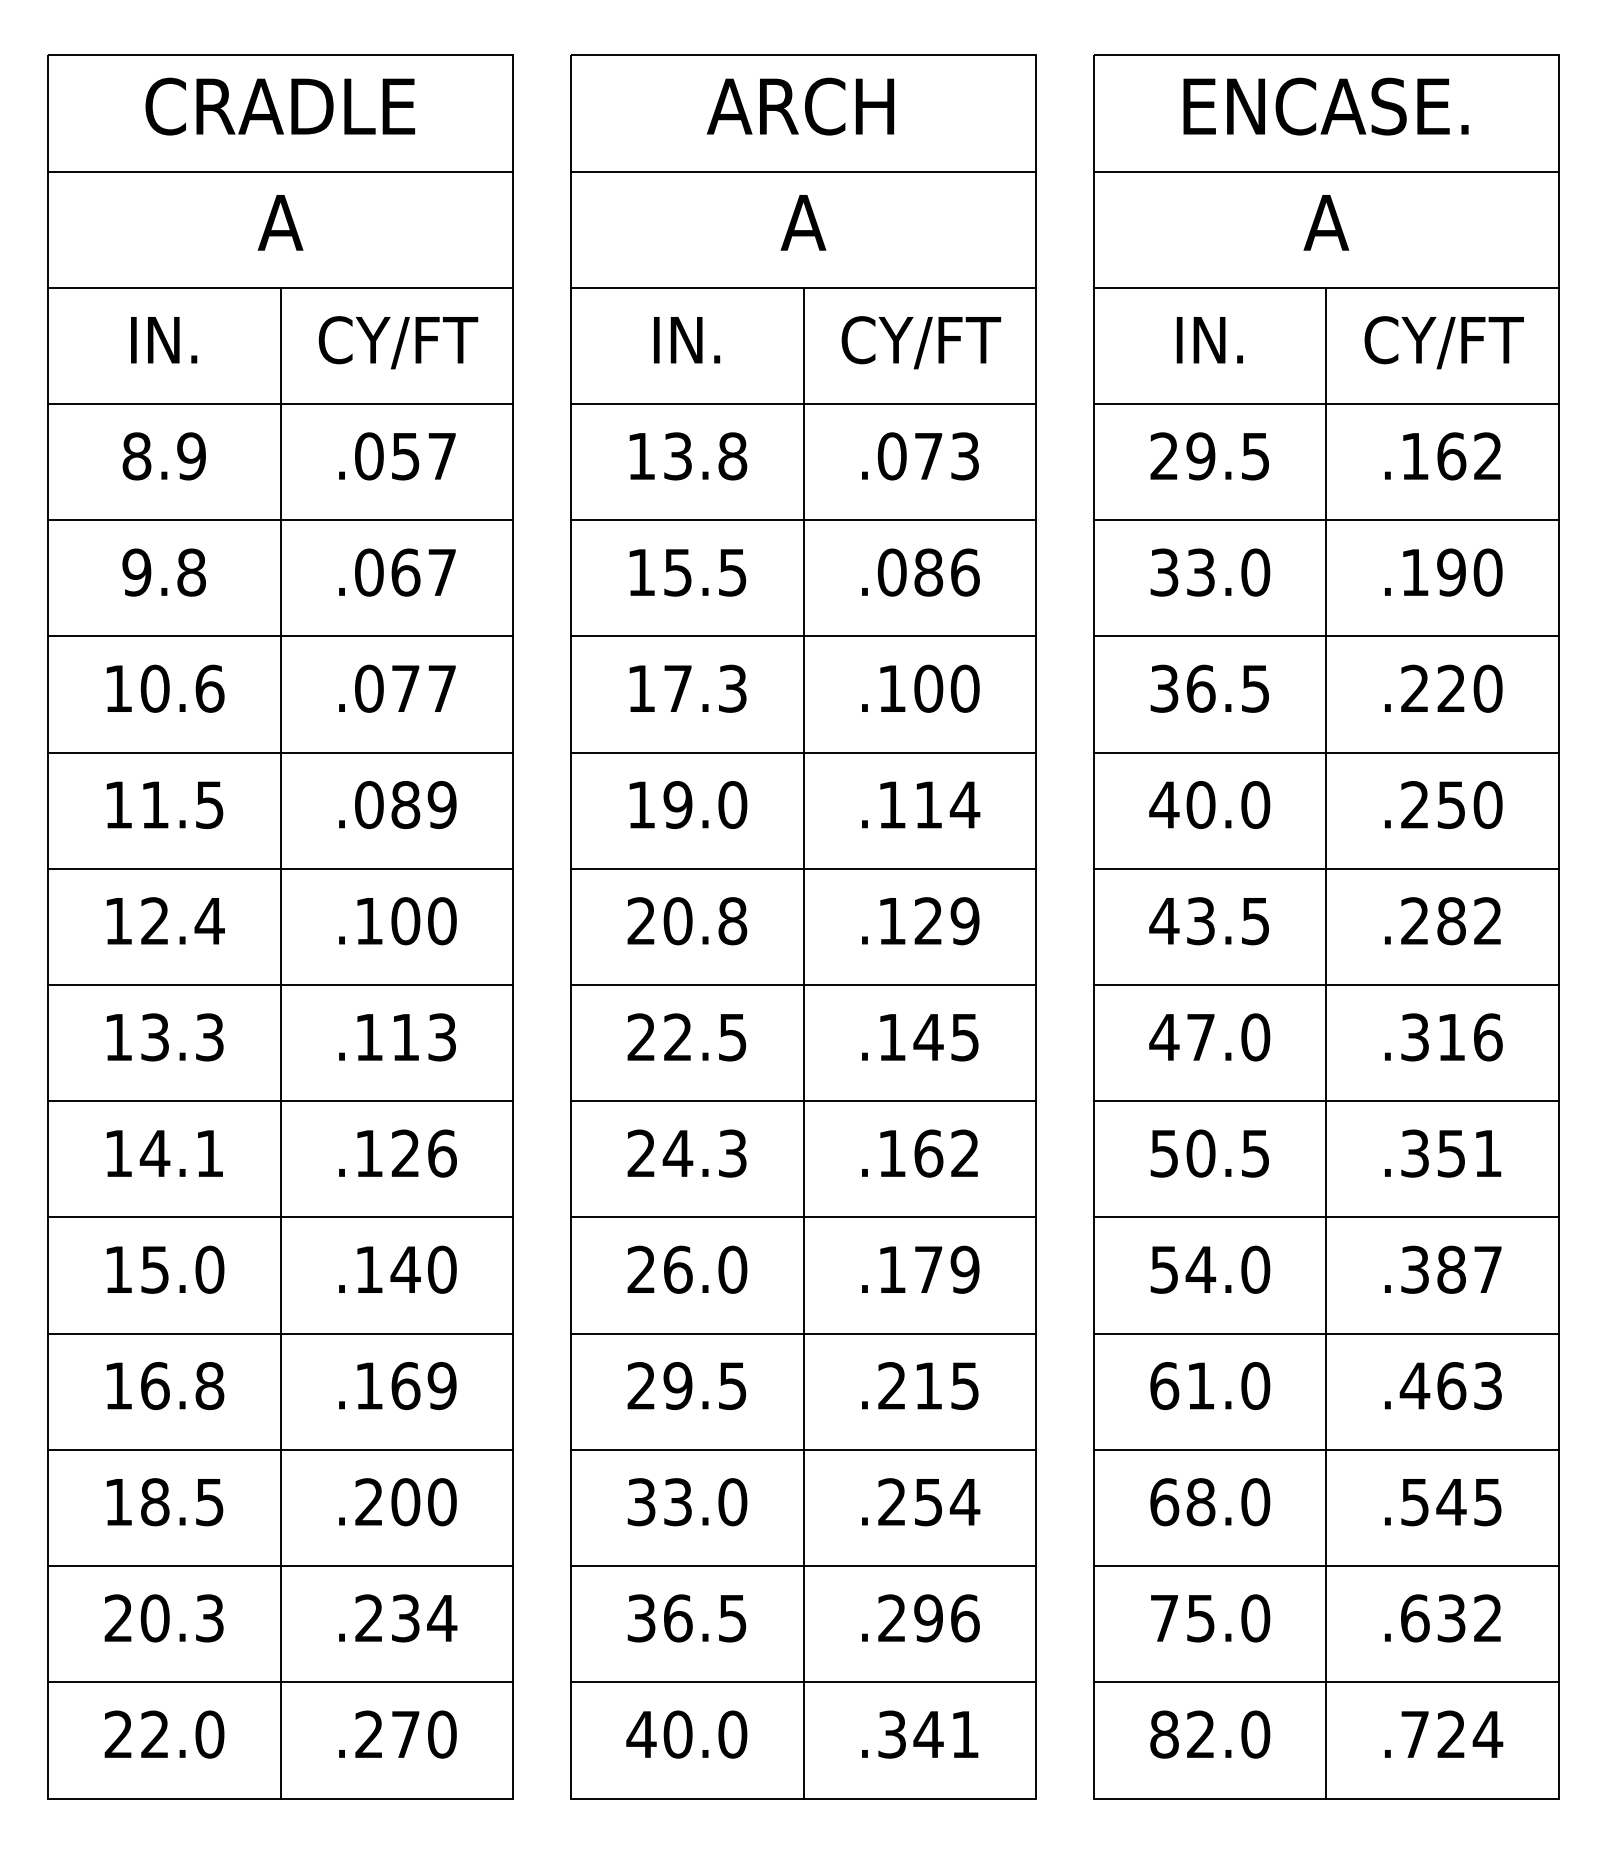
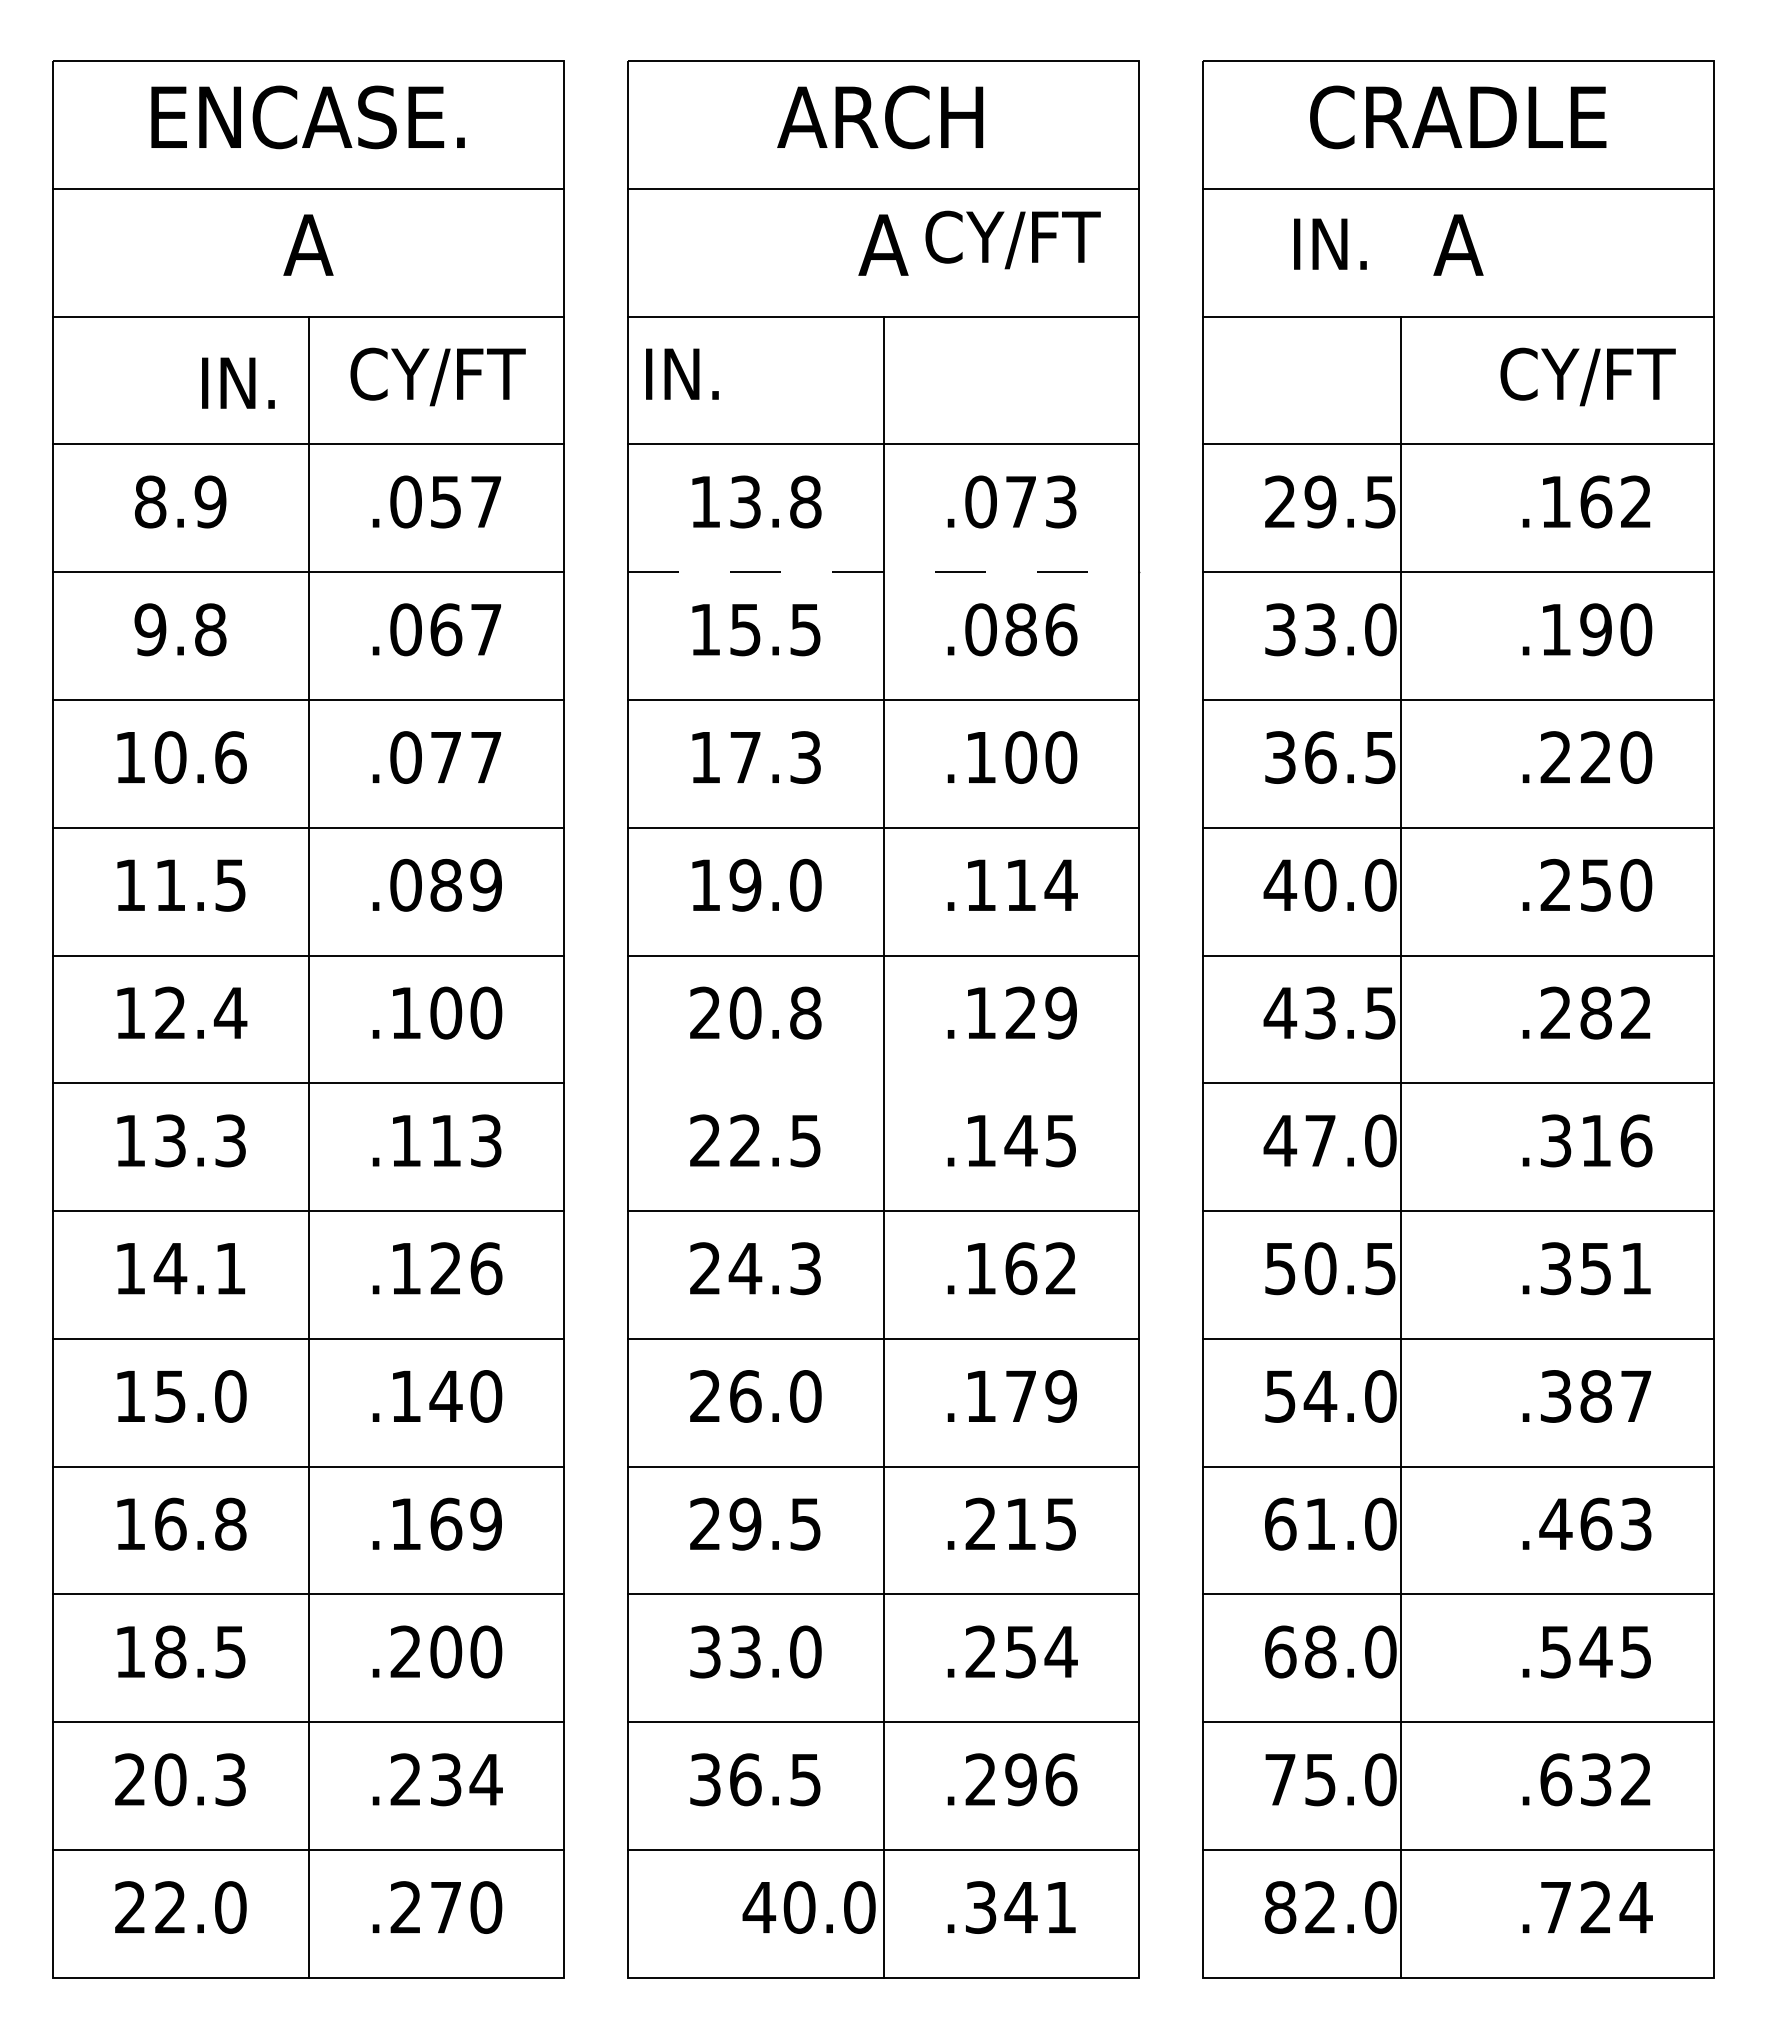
text: (279, 106) -> (307, 117), CRADLE -> ENCASE.
text: (1325, 106) -> (1457, 117), ENCASE. -> CRADLE
text: (164, 339) -> (238, 382), moved
text: (687, 339) -> (682, 373), moved
text: (1210, 339) -> (1330, 243), moved
text: (920, 342) -> (1012, 239), moved
line: (803, 520) -> (883, 572), solid -> dashed
line: (803, 985) -> (883, 1083), removed
line: (1326, 1042) -> (1400, 1146), moved
text: (686, 1734) -> (808, 1907), moved

